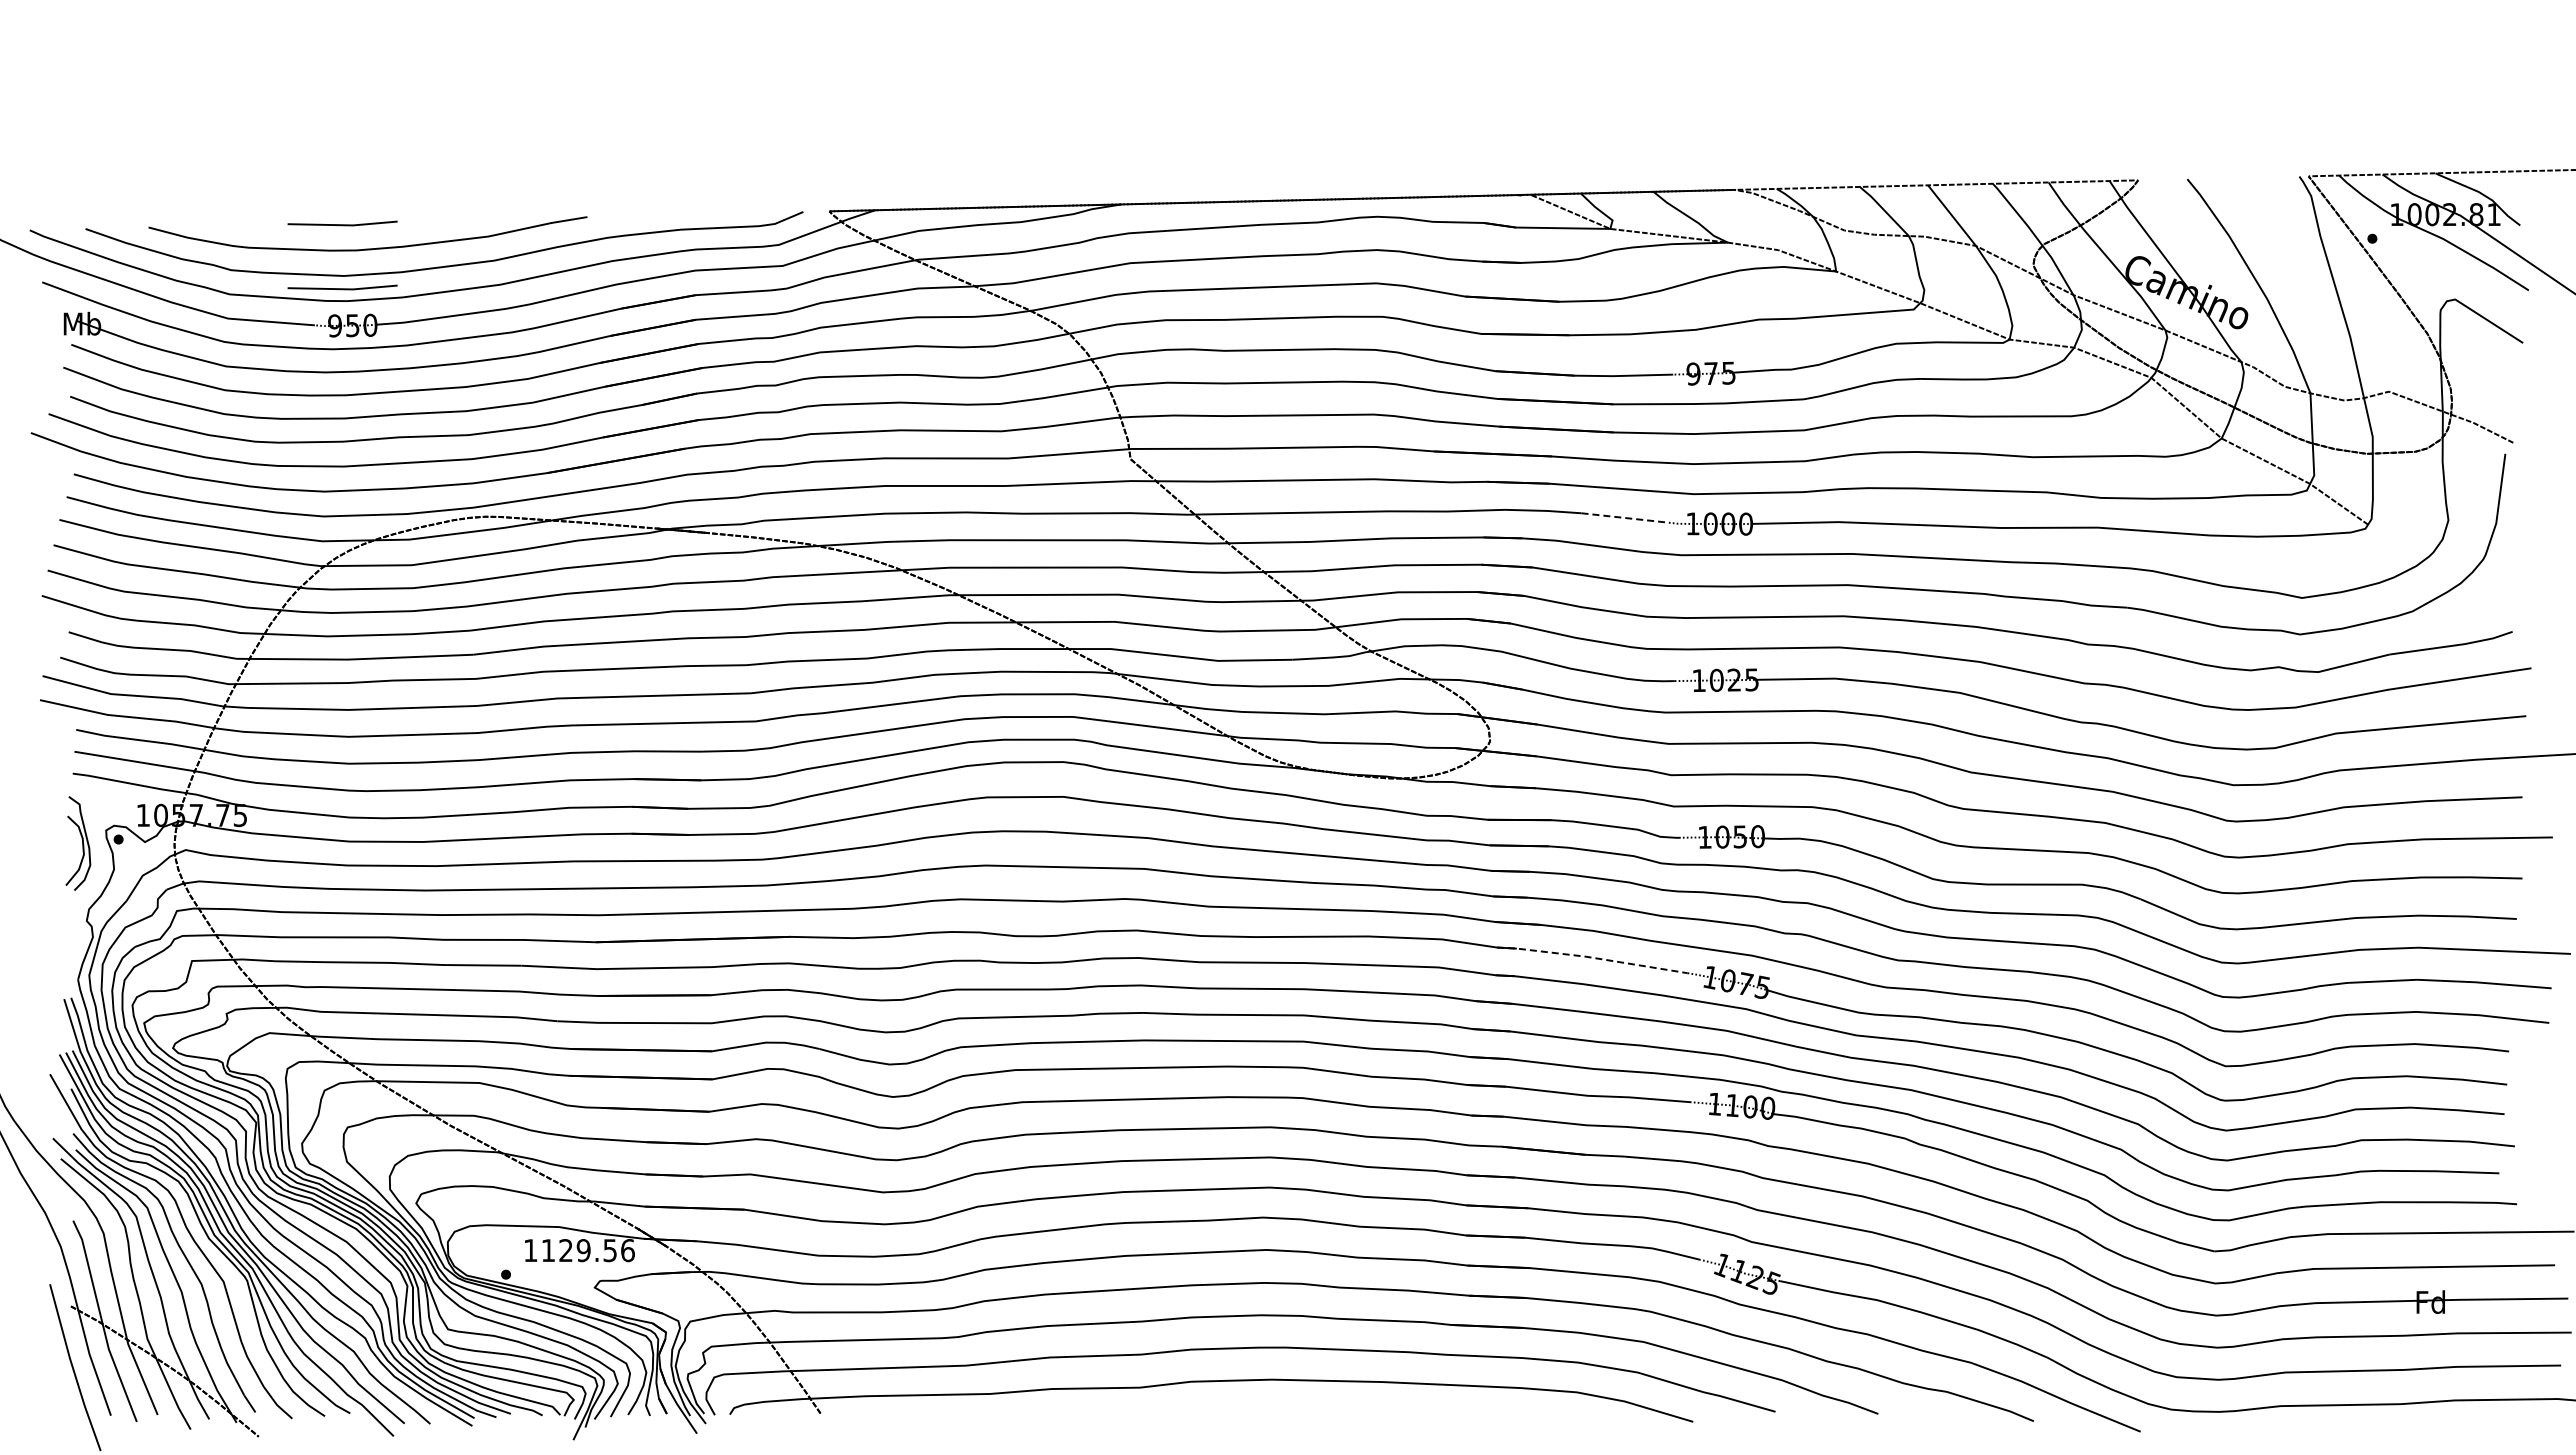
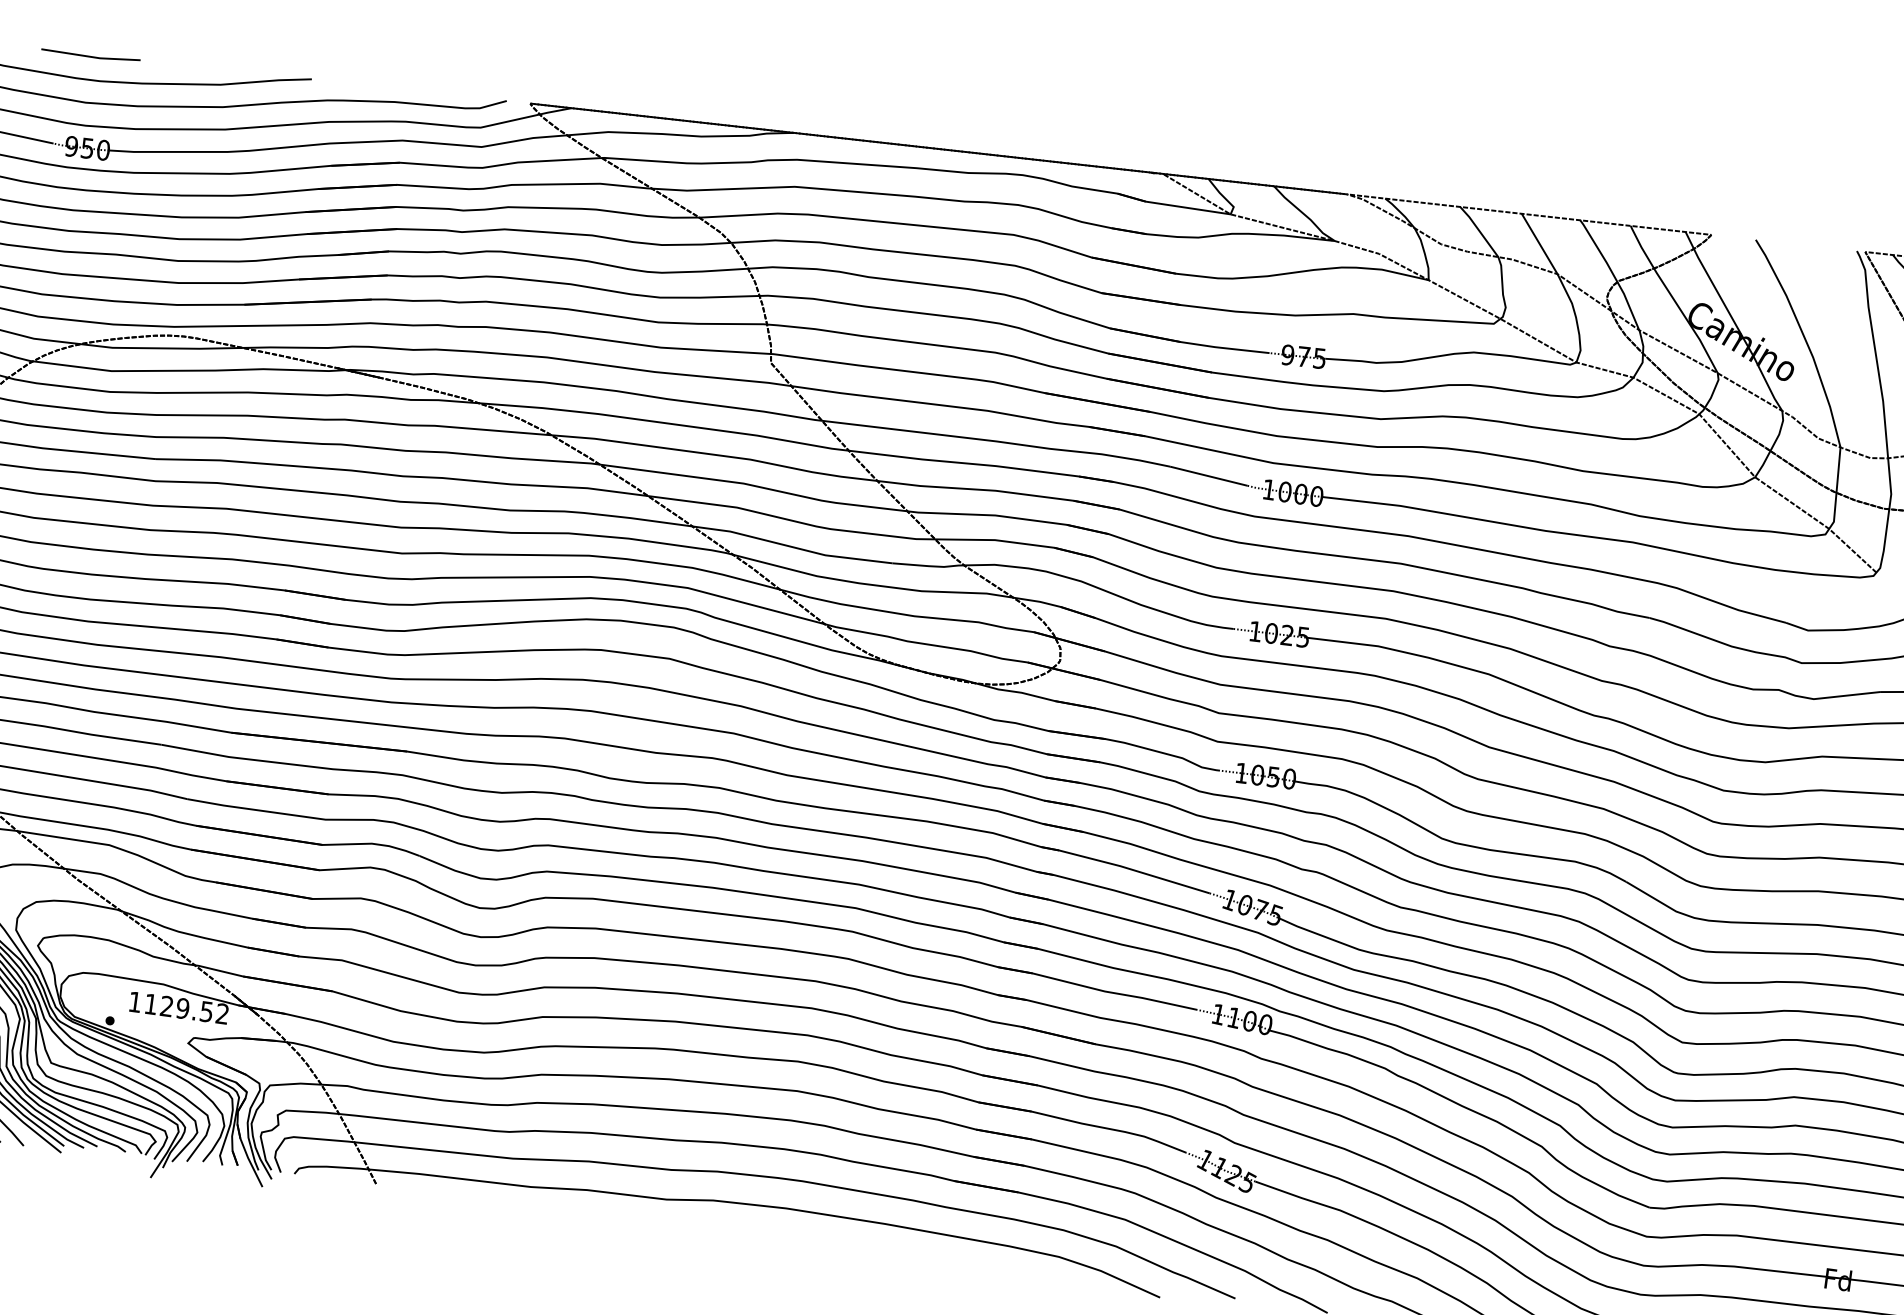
line: (342, 288) -> (82, 113), removed
line: (1625, 518) -> (1209, 476), dashed -> solid
line: (1591, 957) -> (1125, 867), dashed -> solid
text: (627, 1250) -> (222, 1013), 1129.56 -> 1129.52

